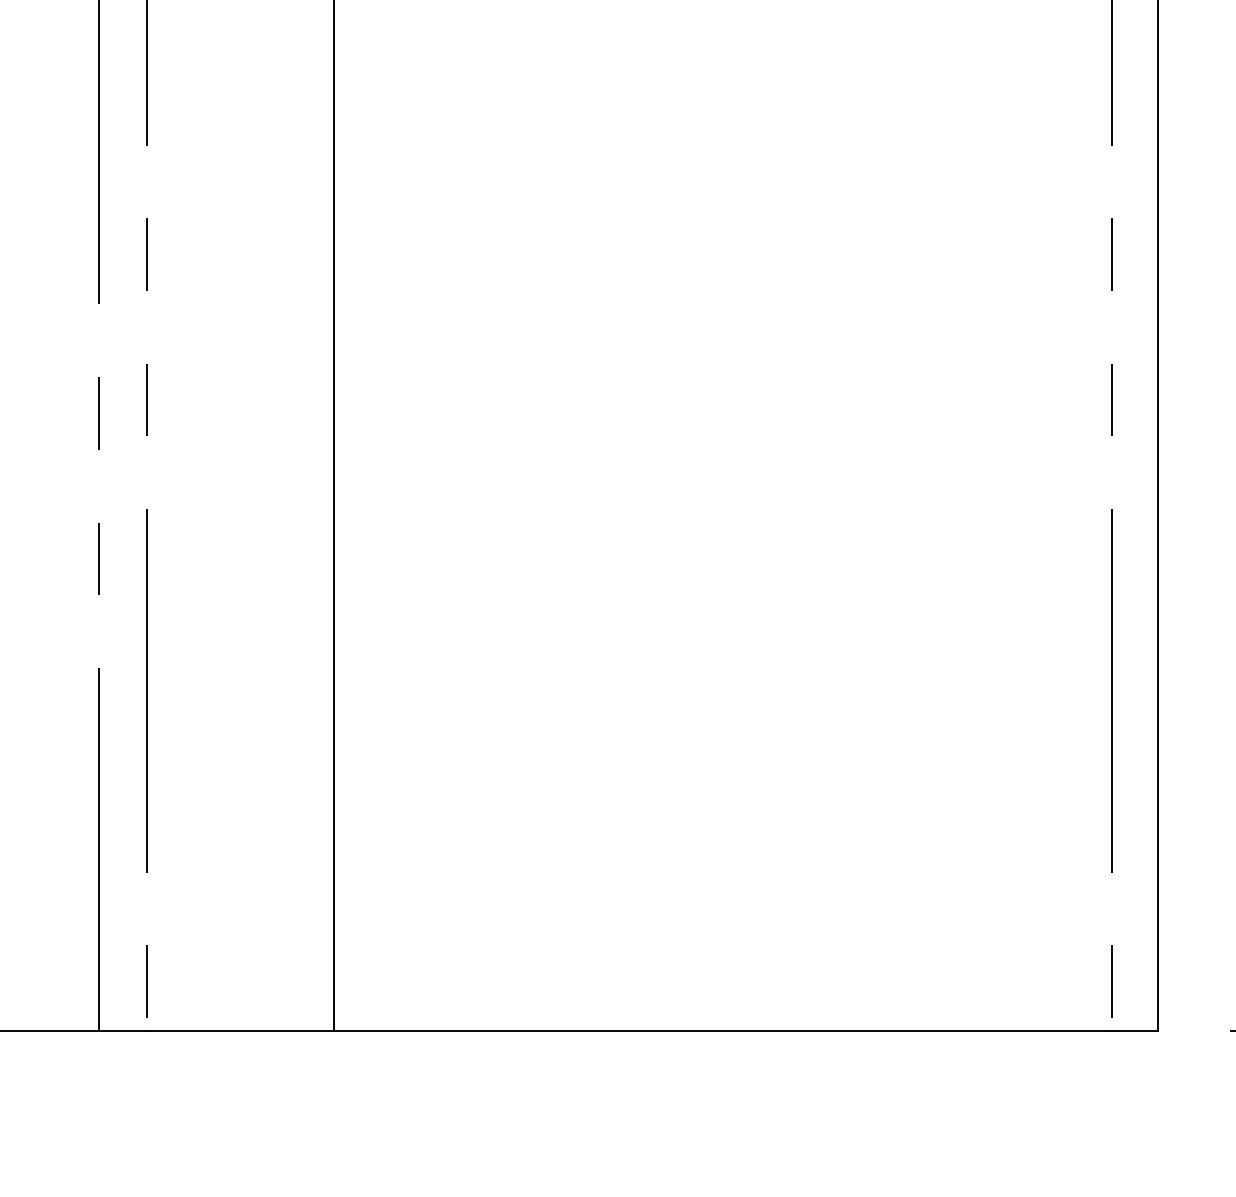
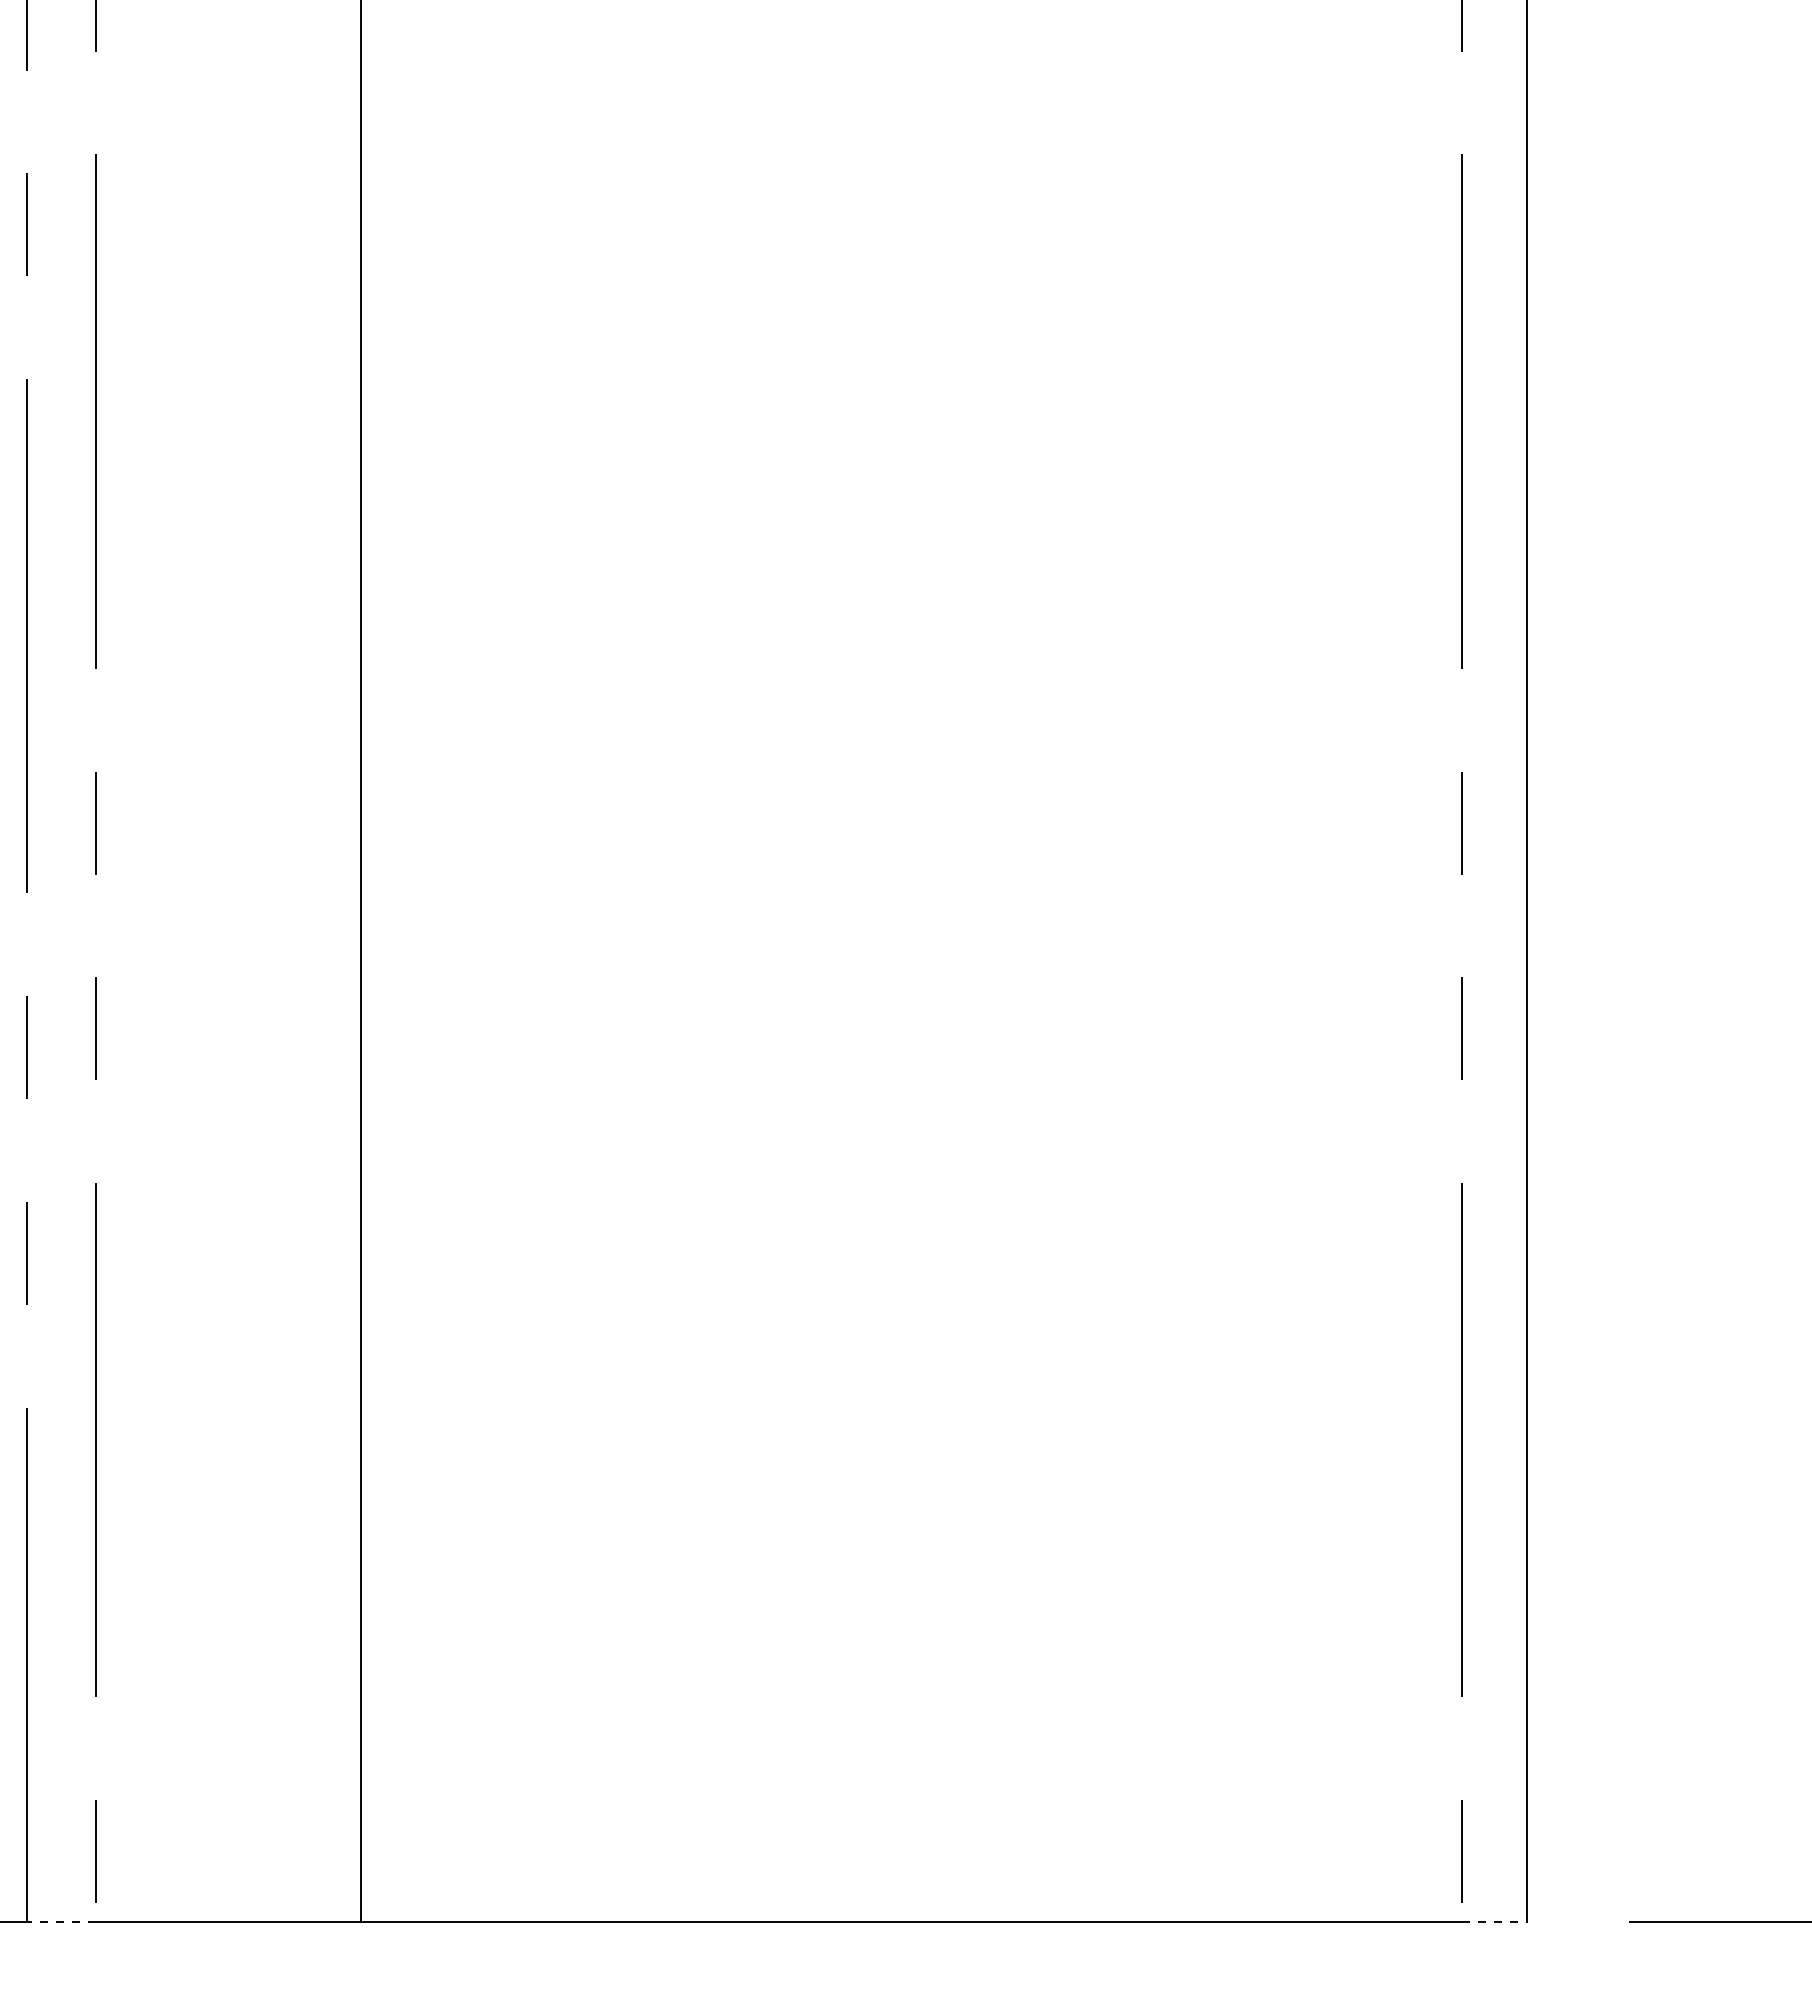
line: (122, 1031) -> (61, 1922), solid -> dashed
line: (1135, 1031) -> (1494, 1922), solid -> dashed

